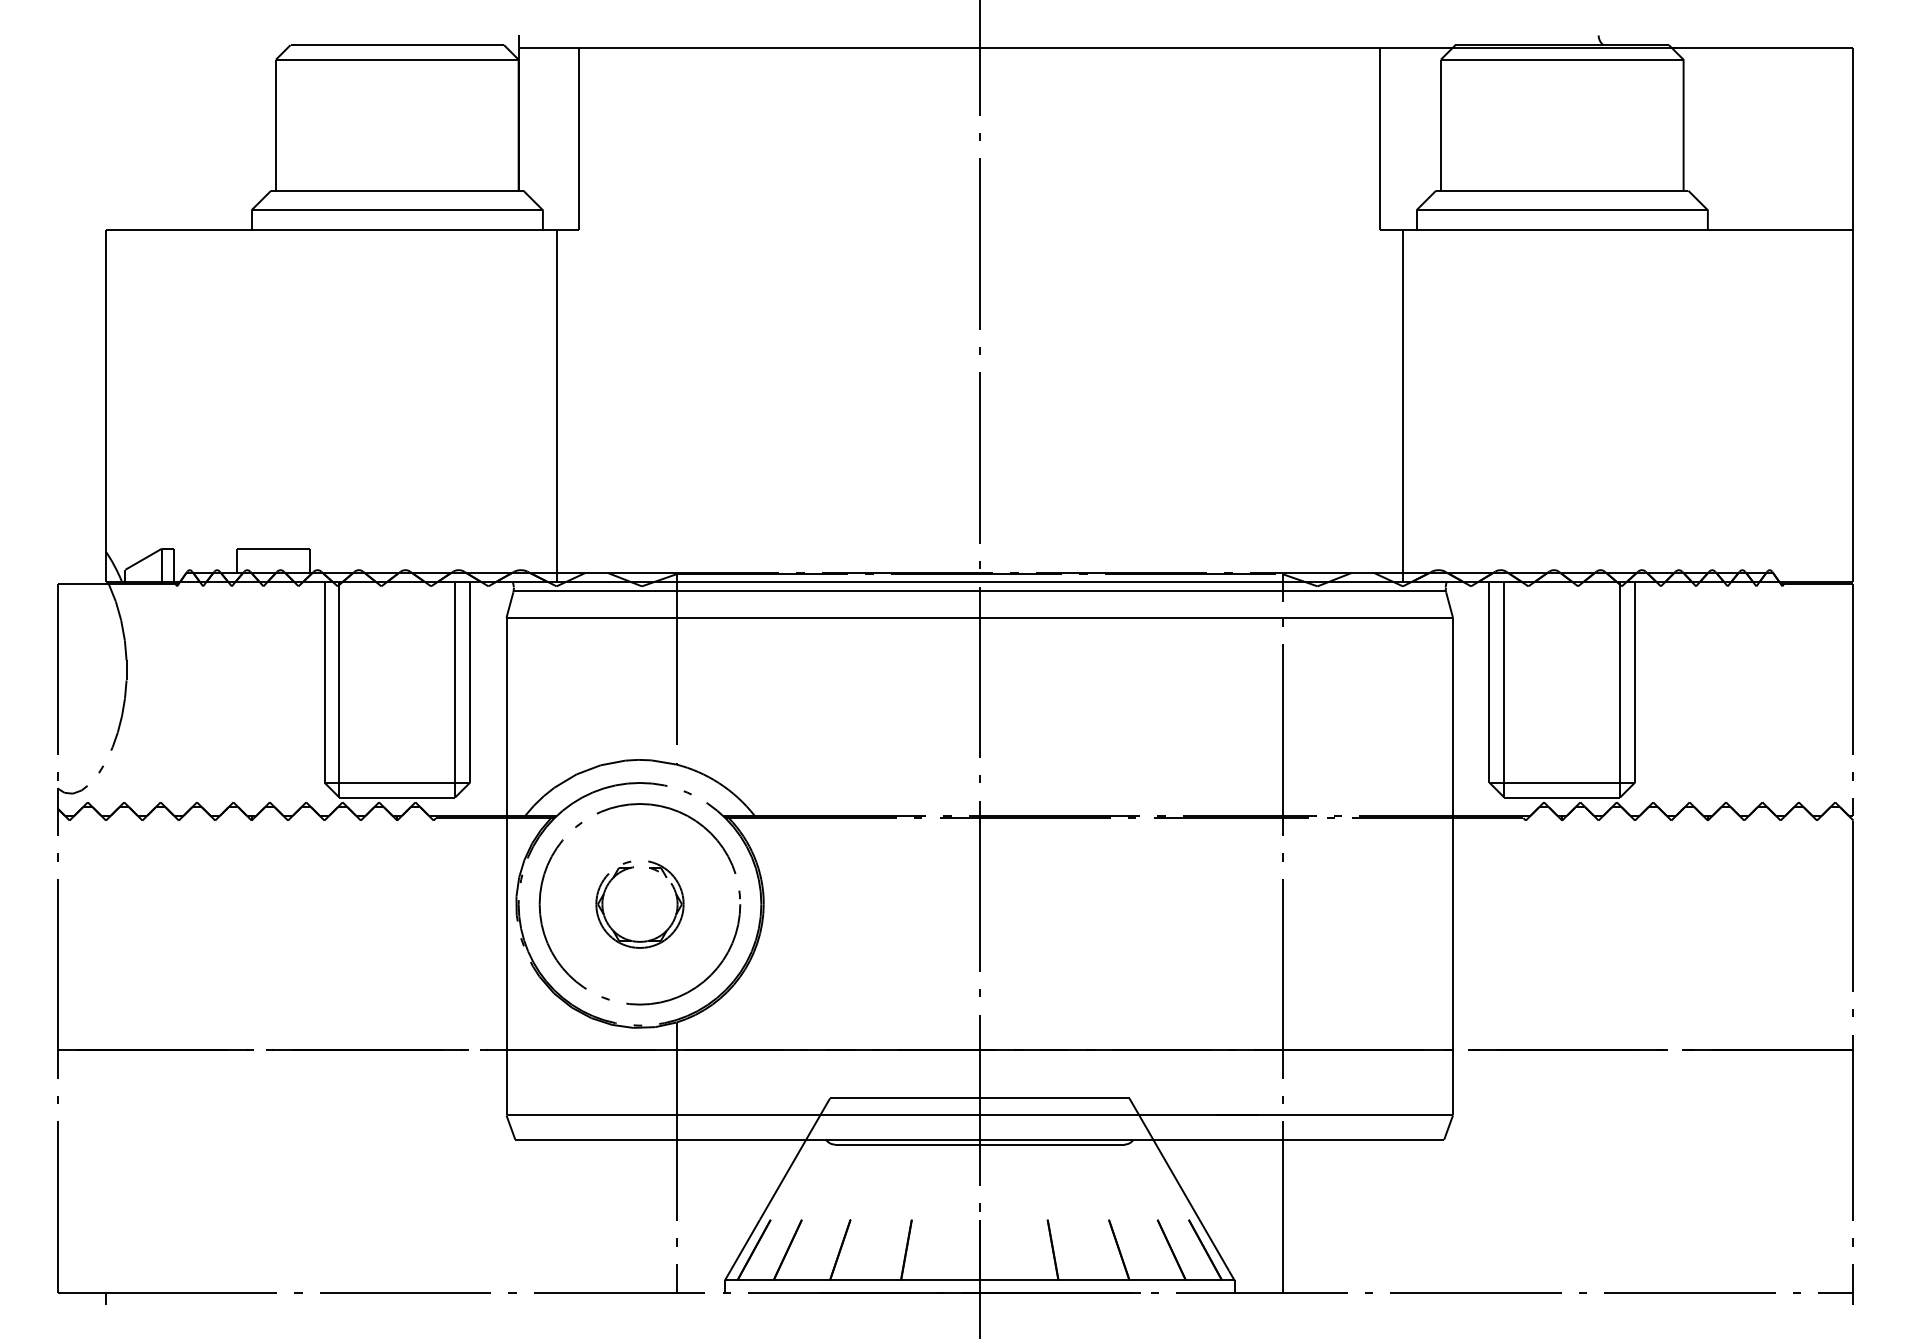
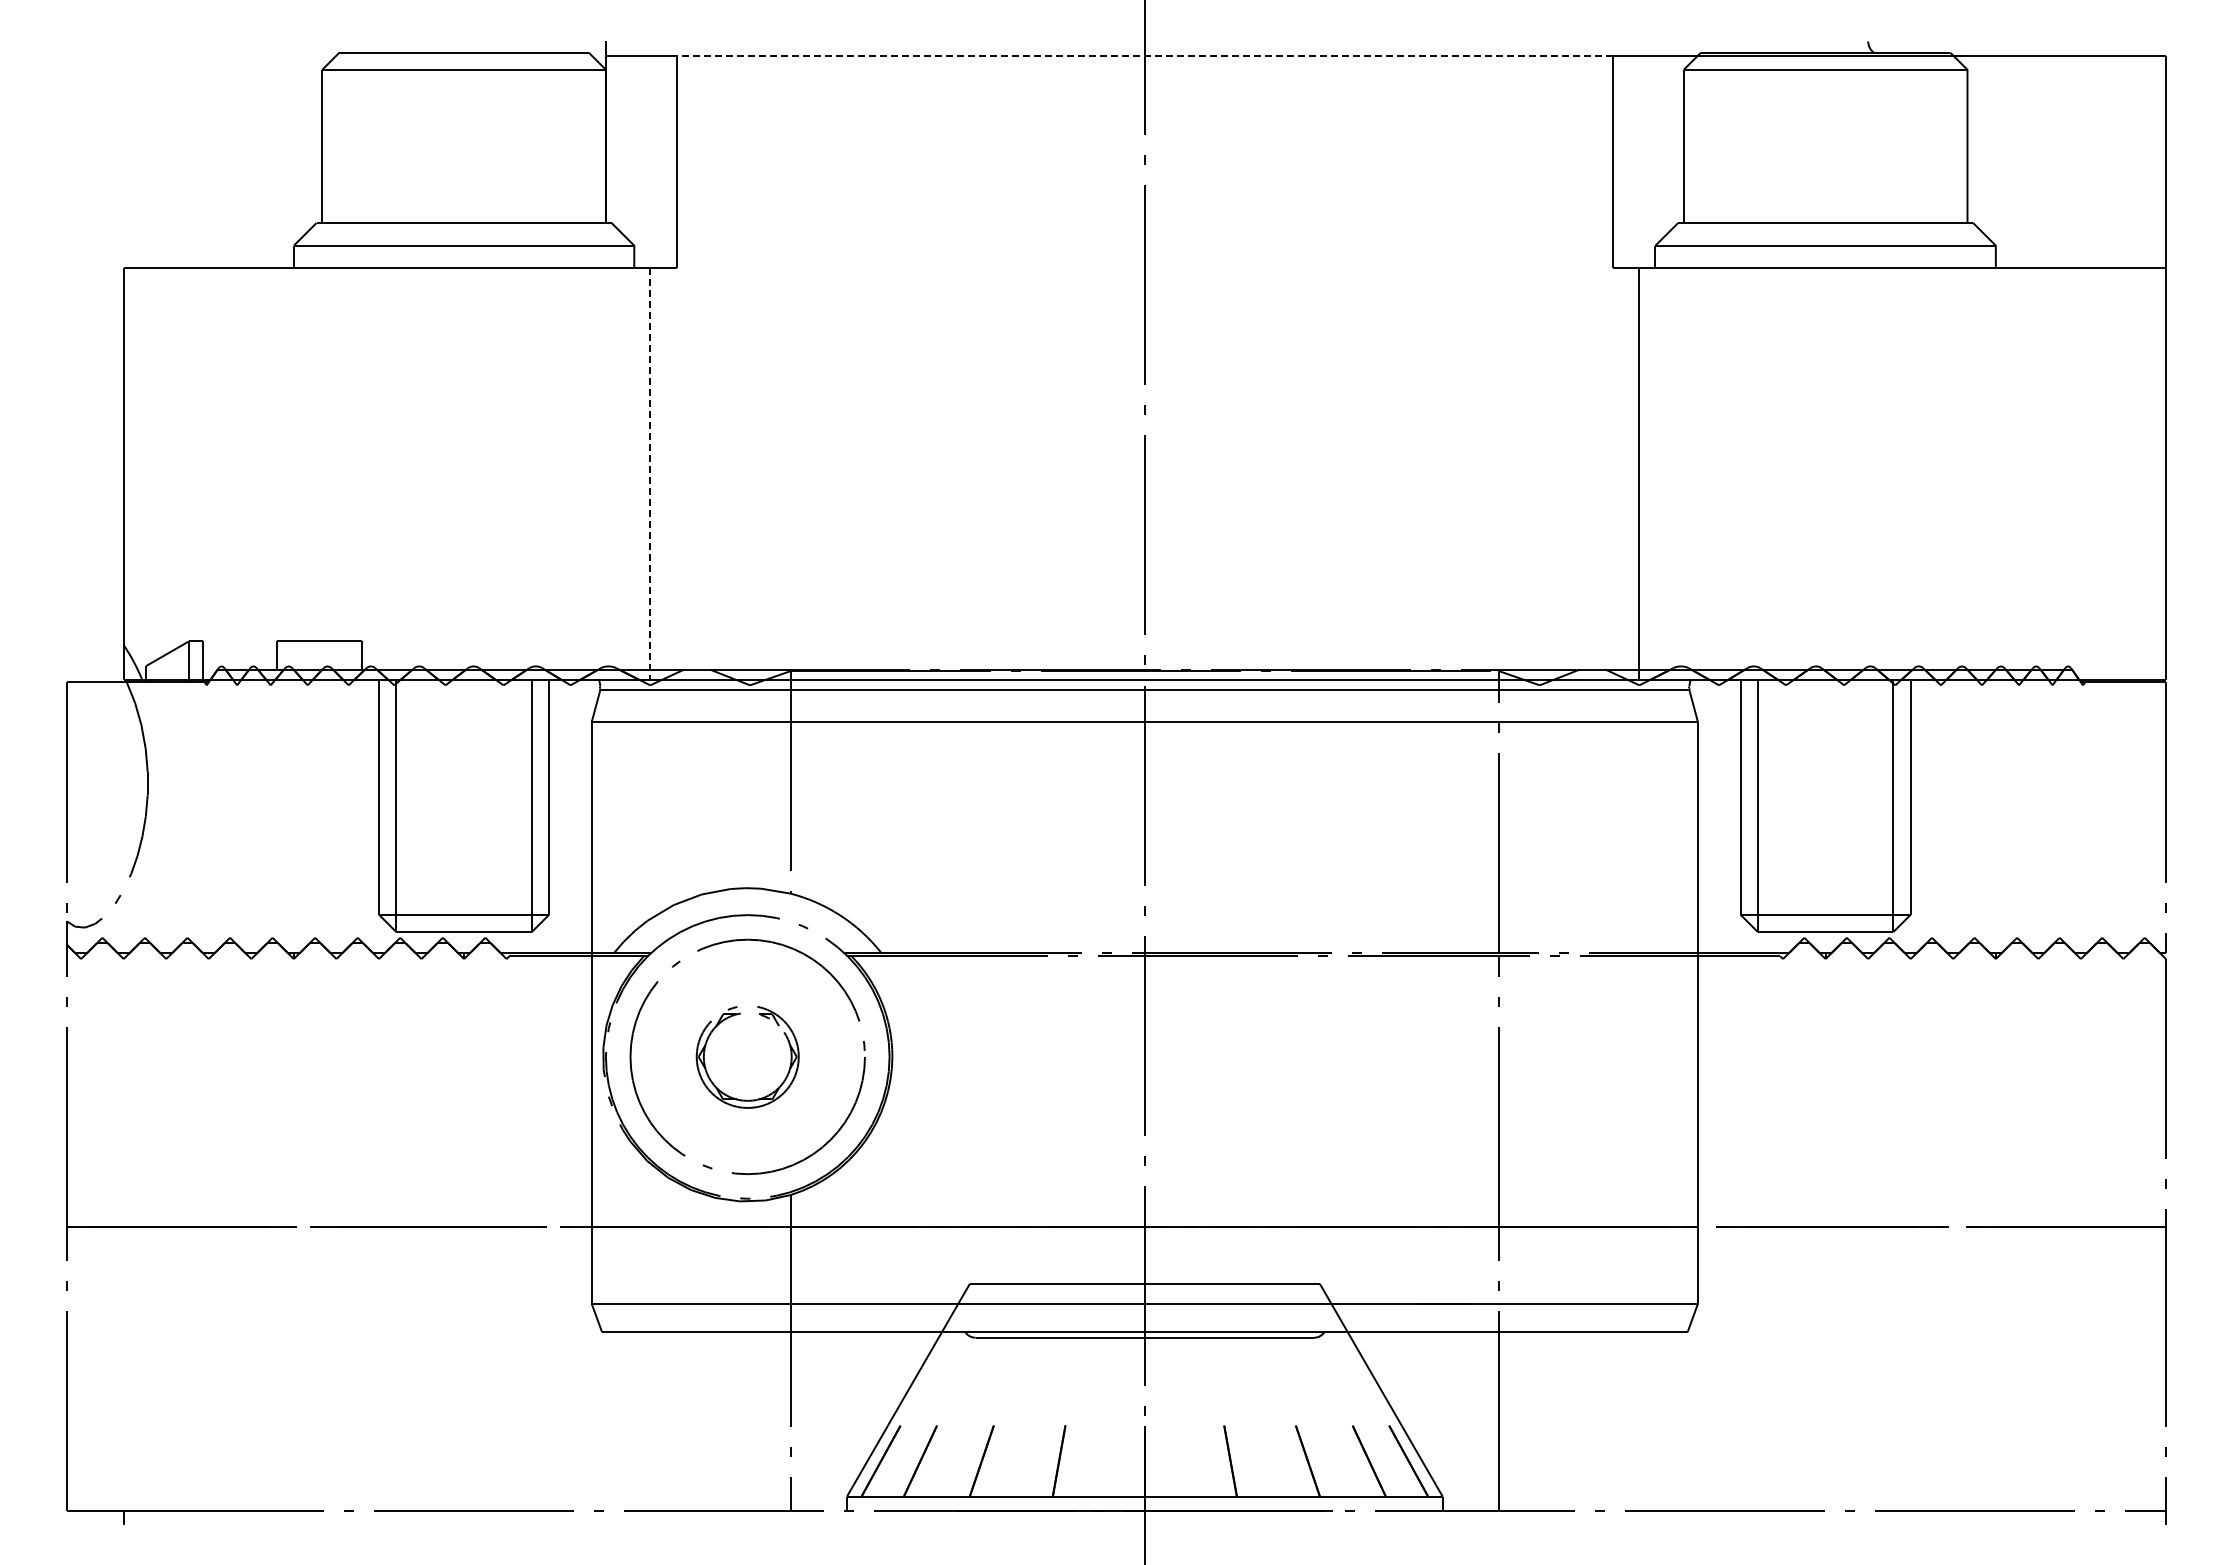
line: (979, 47) -> (1144, 55), solid -> dashed
line: (556, 405) -> (650, 474), solid -> dashed

